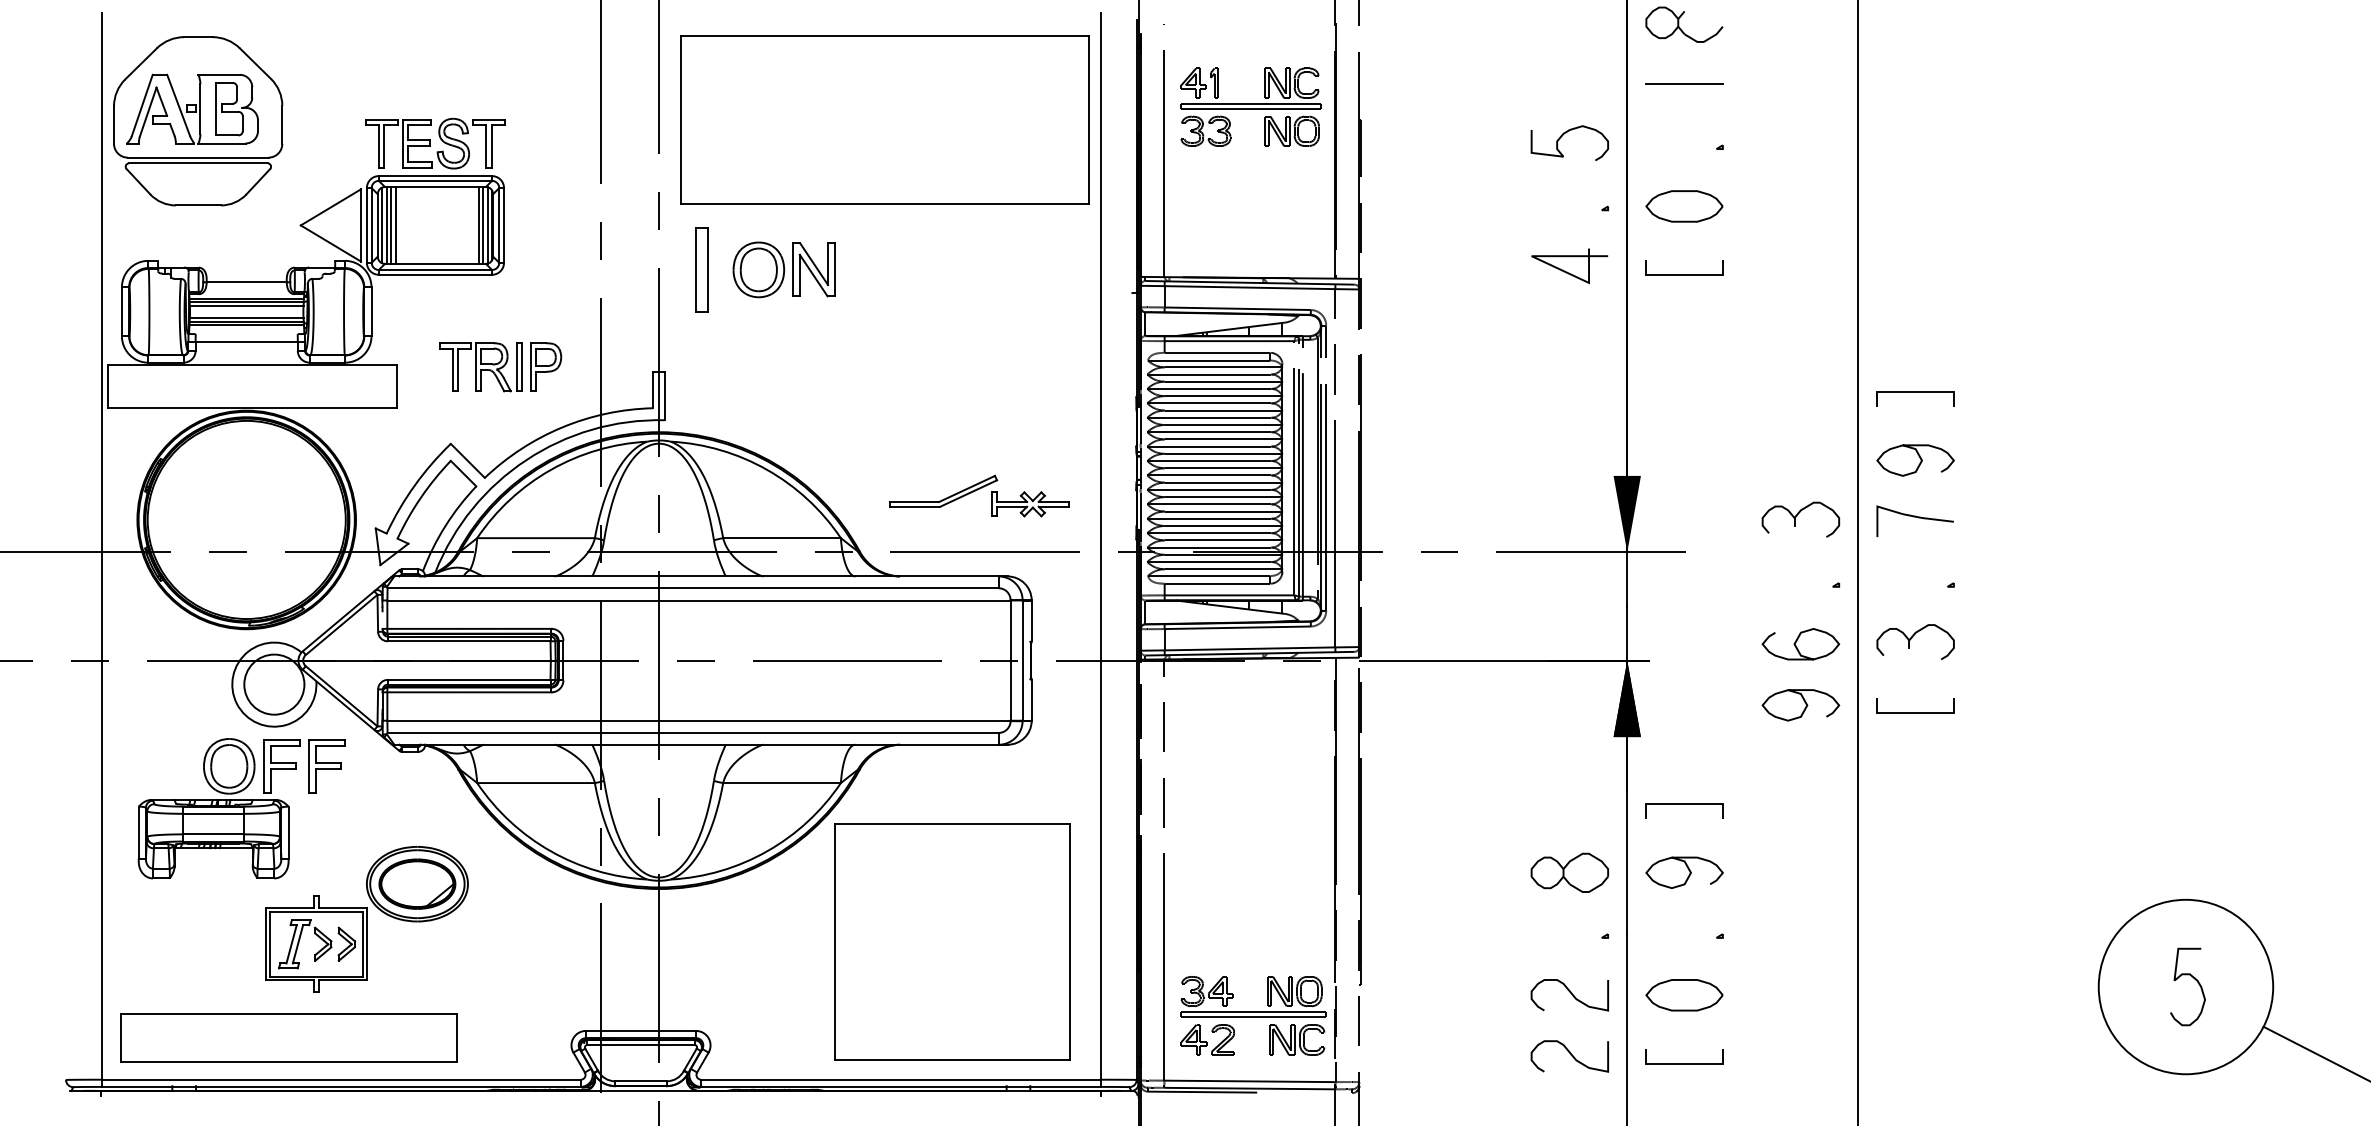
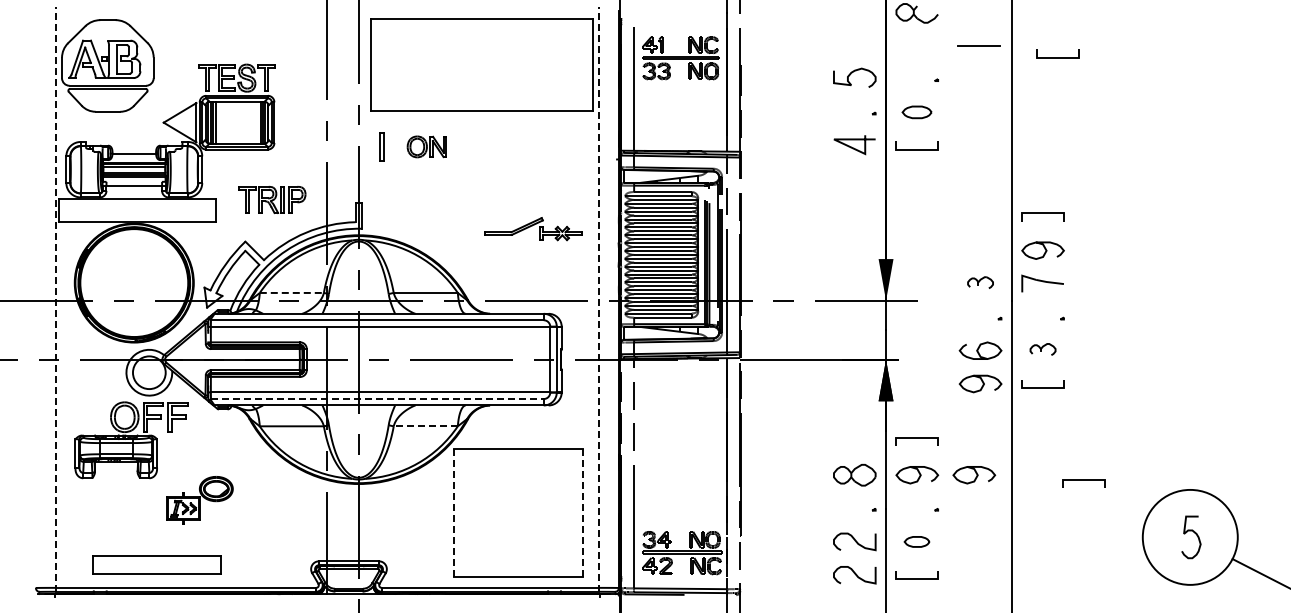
line: (1683, 83) -> (978, 45), moved
line: (1942, 105) -> (1057, 57), added
part: (1683, 206) -> (916, 112), size x0.7
part: (702, 269) -> (382, 146), size x0.6
part: (783, 269) -> (426, 146), size x0.7
part: (979, 496) -> (533, 229), moved
part: (1800, 518) -> (980, 282), size x0.6
line: (537, 537) -> (292, 292), solid -> dashed
line: (102, 548) -> (55, 298), solid -> dashed
line: (1101, 548) -> (599, 298), solid -> dashed
part: (1914, 641) -> (1042, 349), size x0.6
line: (693, 733) -> (377, 399), solid -> dashed
line: (781, 783) -> (425, 426), solid -> dashed
curve: (1793, 873) -> (976, 475), added
line: (1989, 882) -> (1083, 480), added
part: (366, 919) -> (199, 500), size x0.6
line: (834, 941) -> (454, 512), solid -> dashed
line: (1069, 943) -> (582, 513), solid -> dashed
part: (1683, 994) -> (916, 541), size x0.6
part: (289, 1036) -> (157, 564), size x0.7

